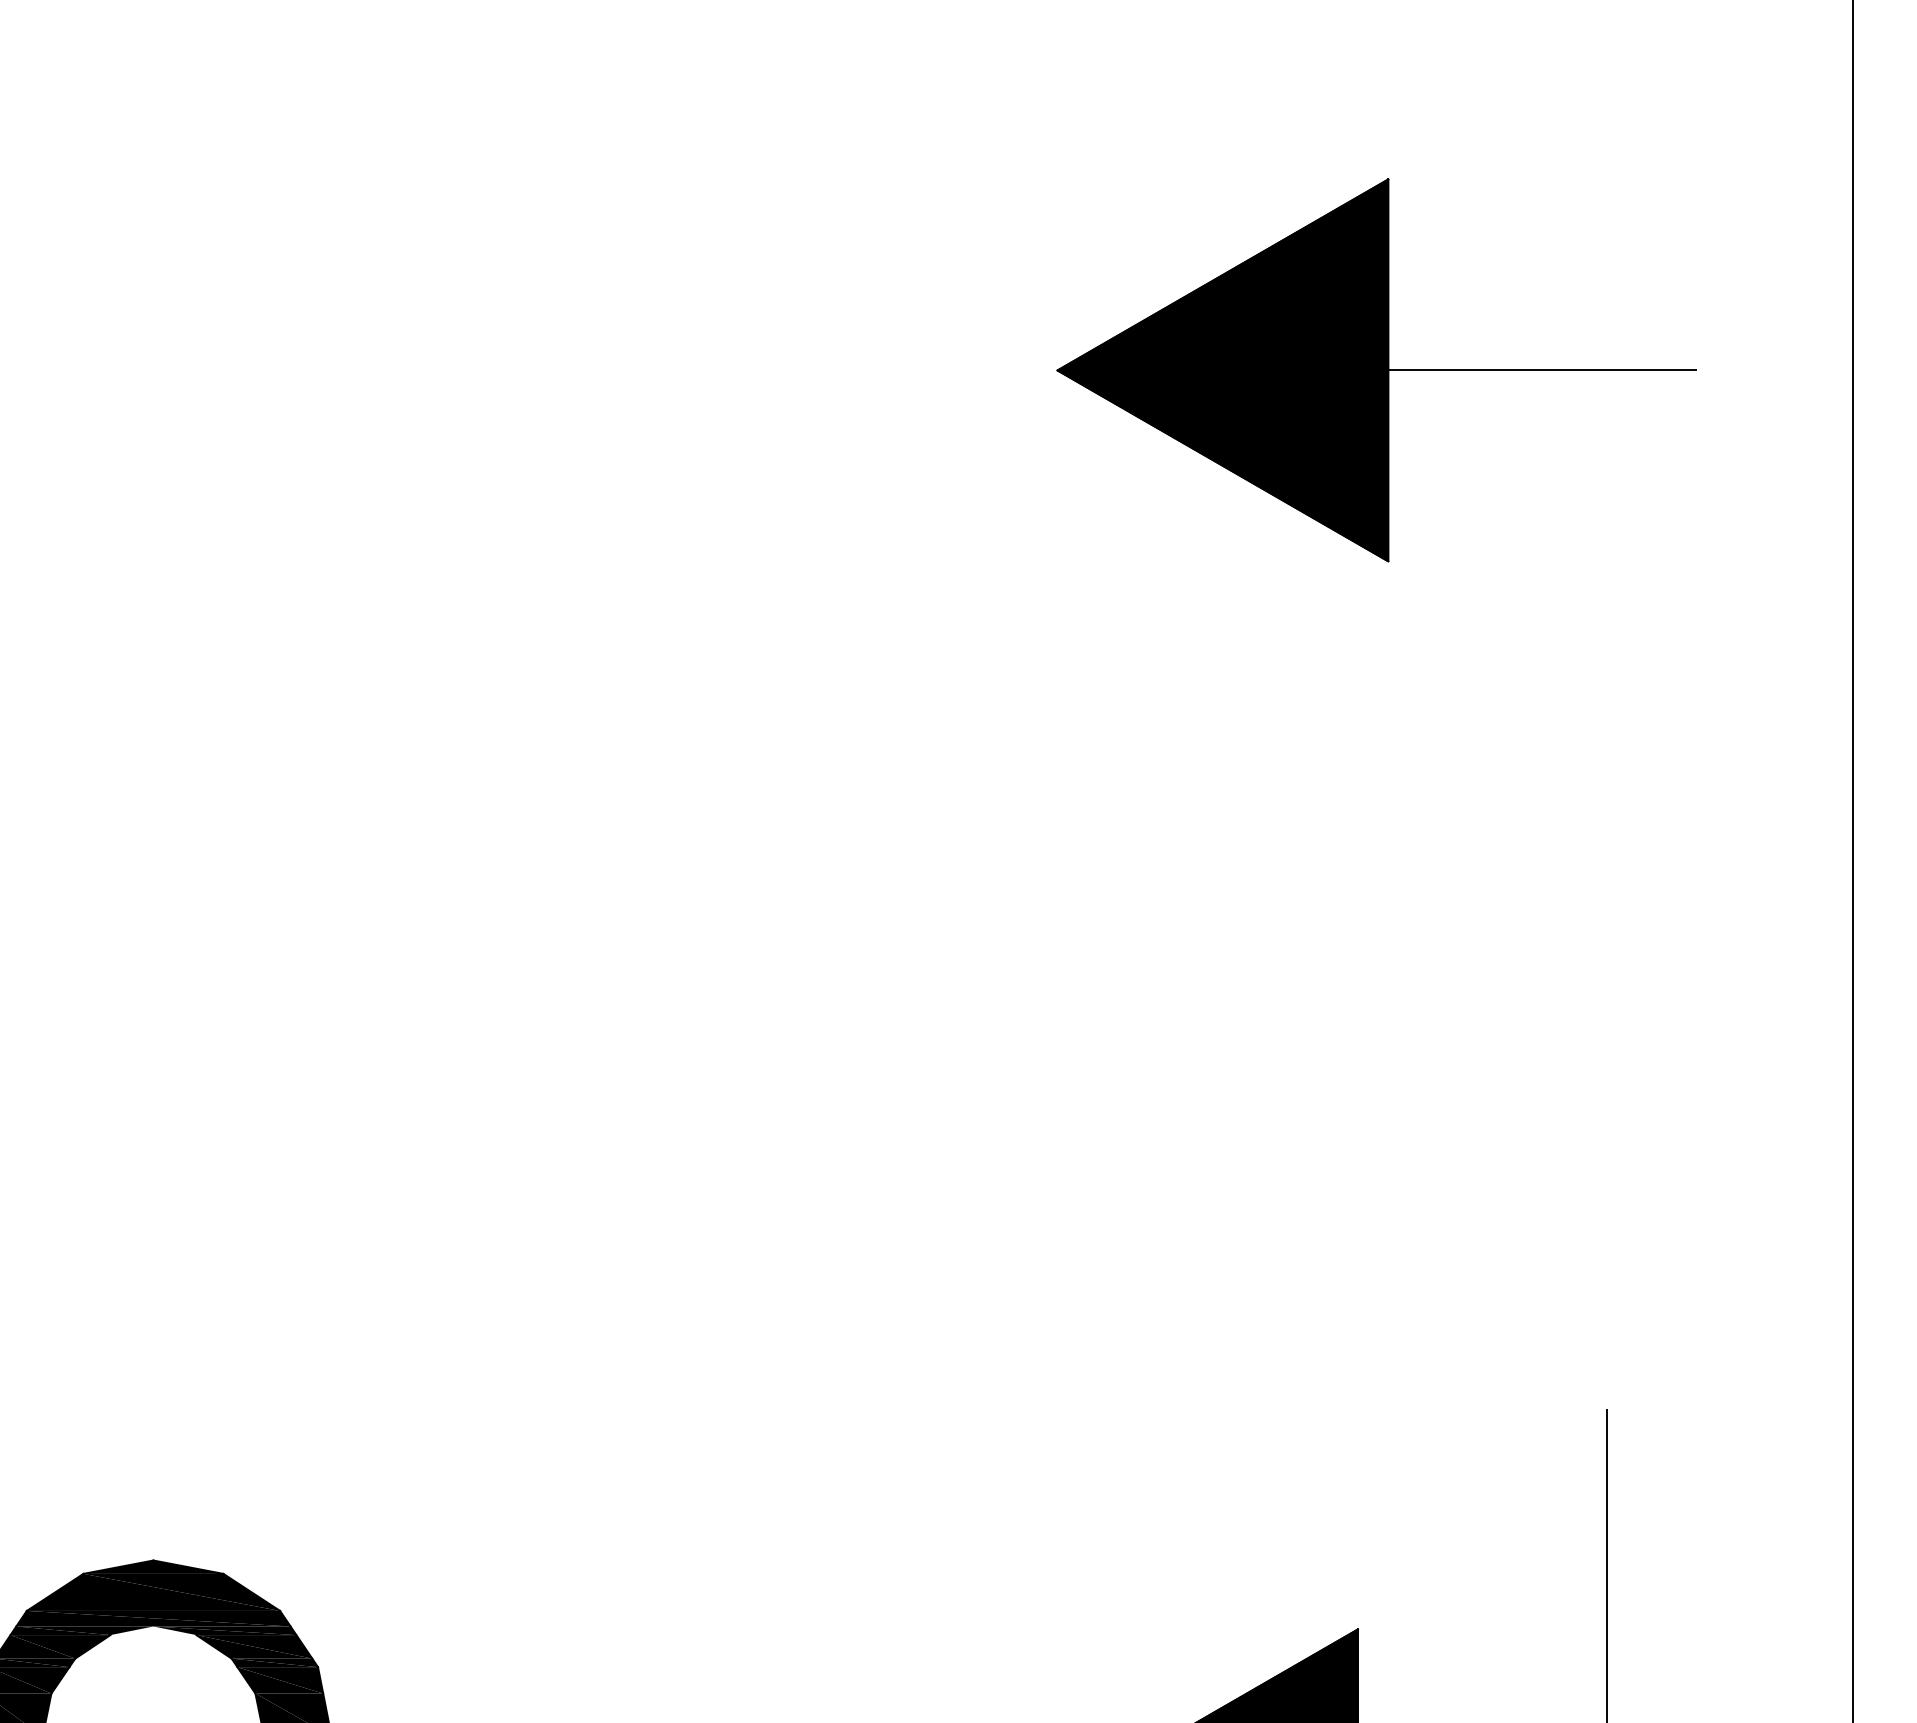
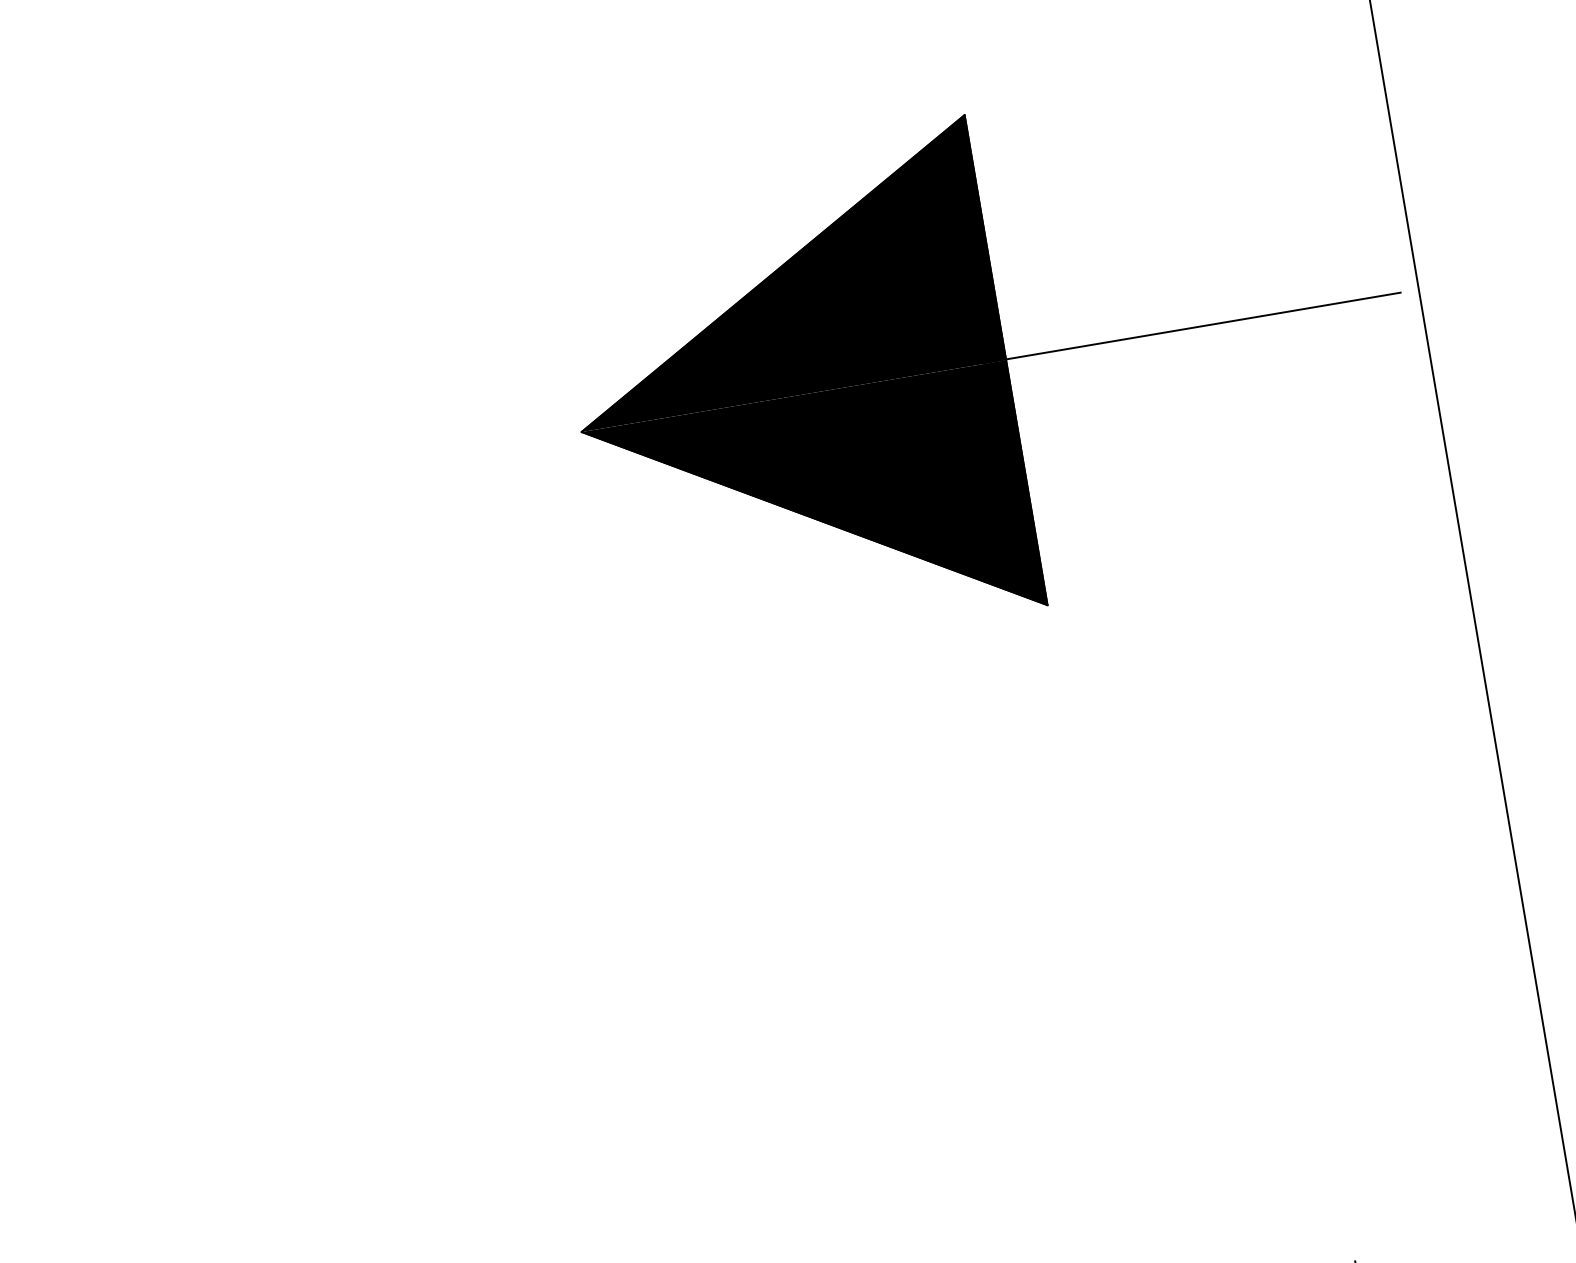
part: (1376, 370) -> (990, 362), size x1.43

